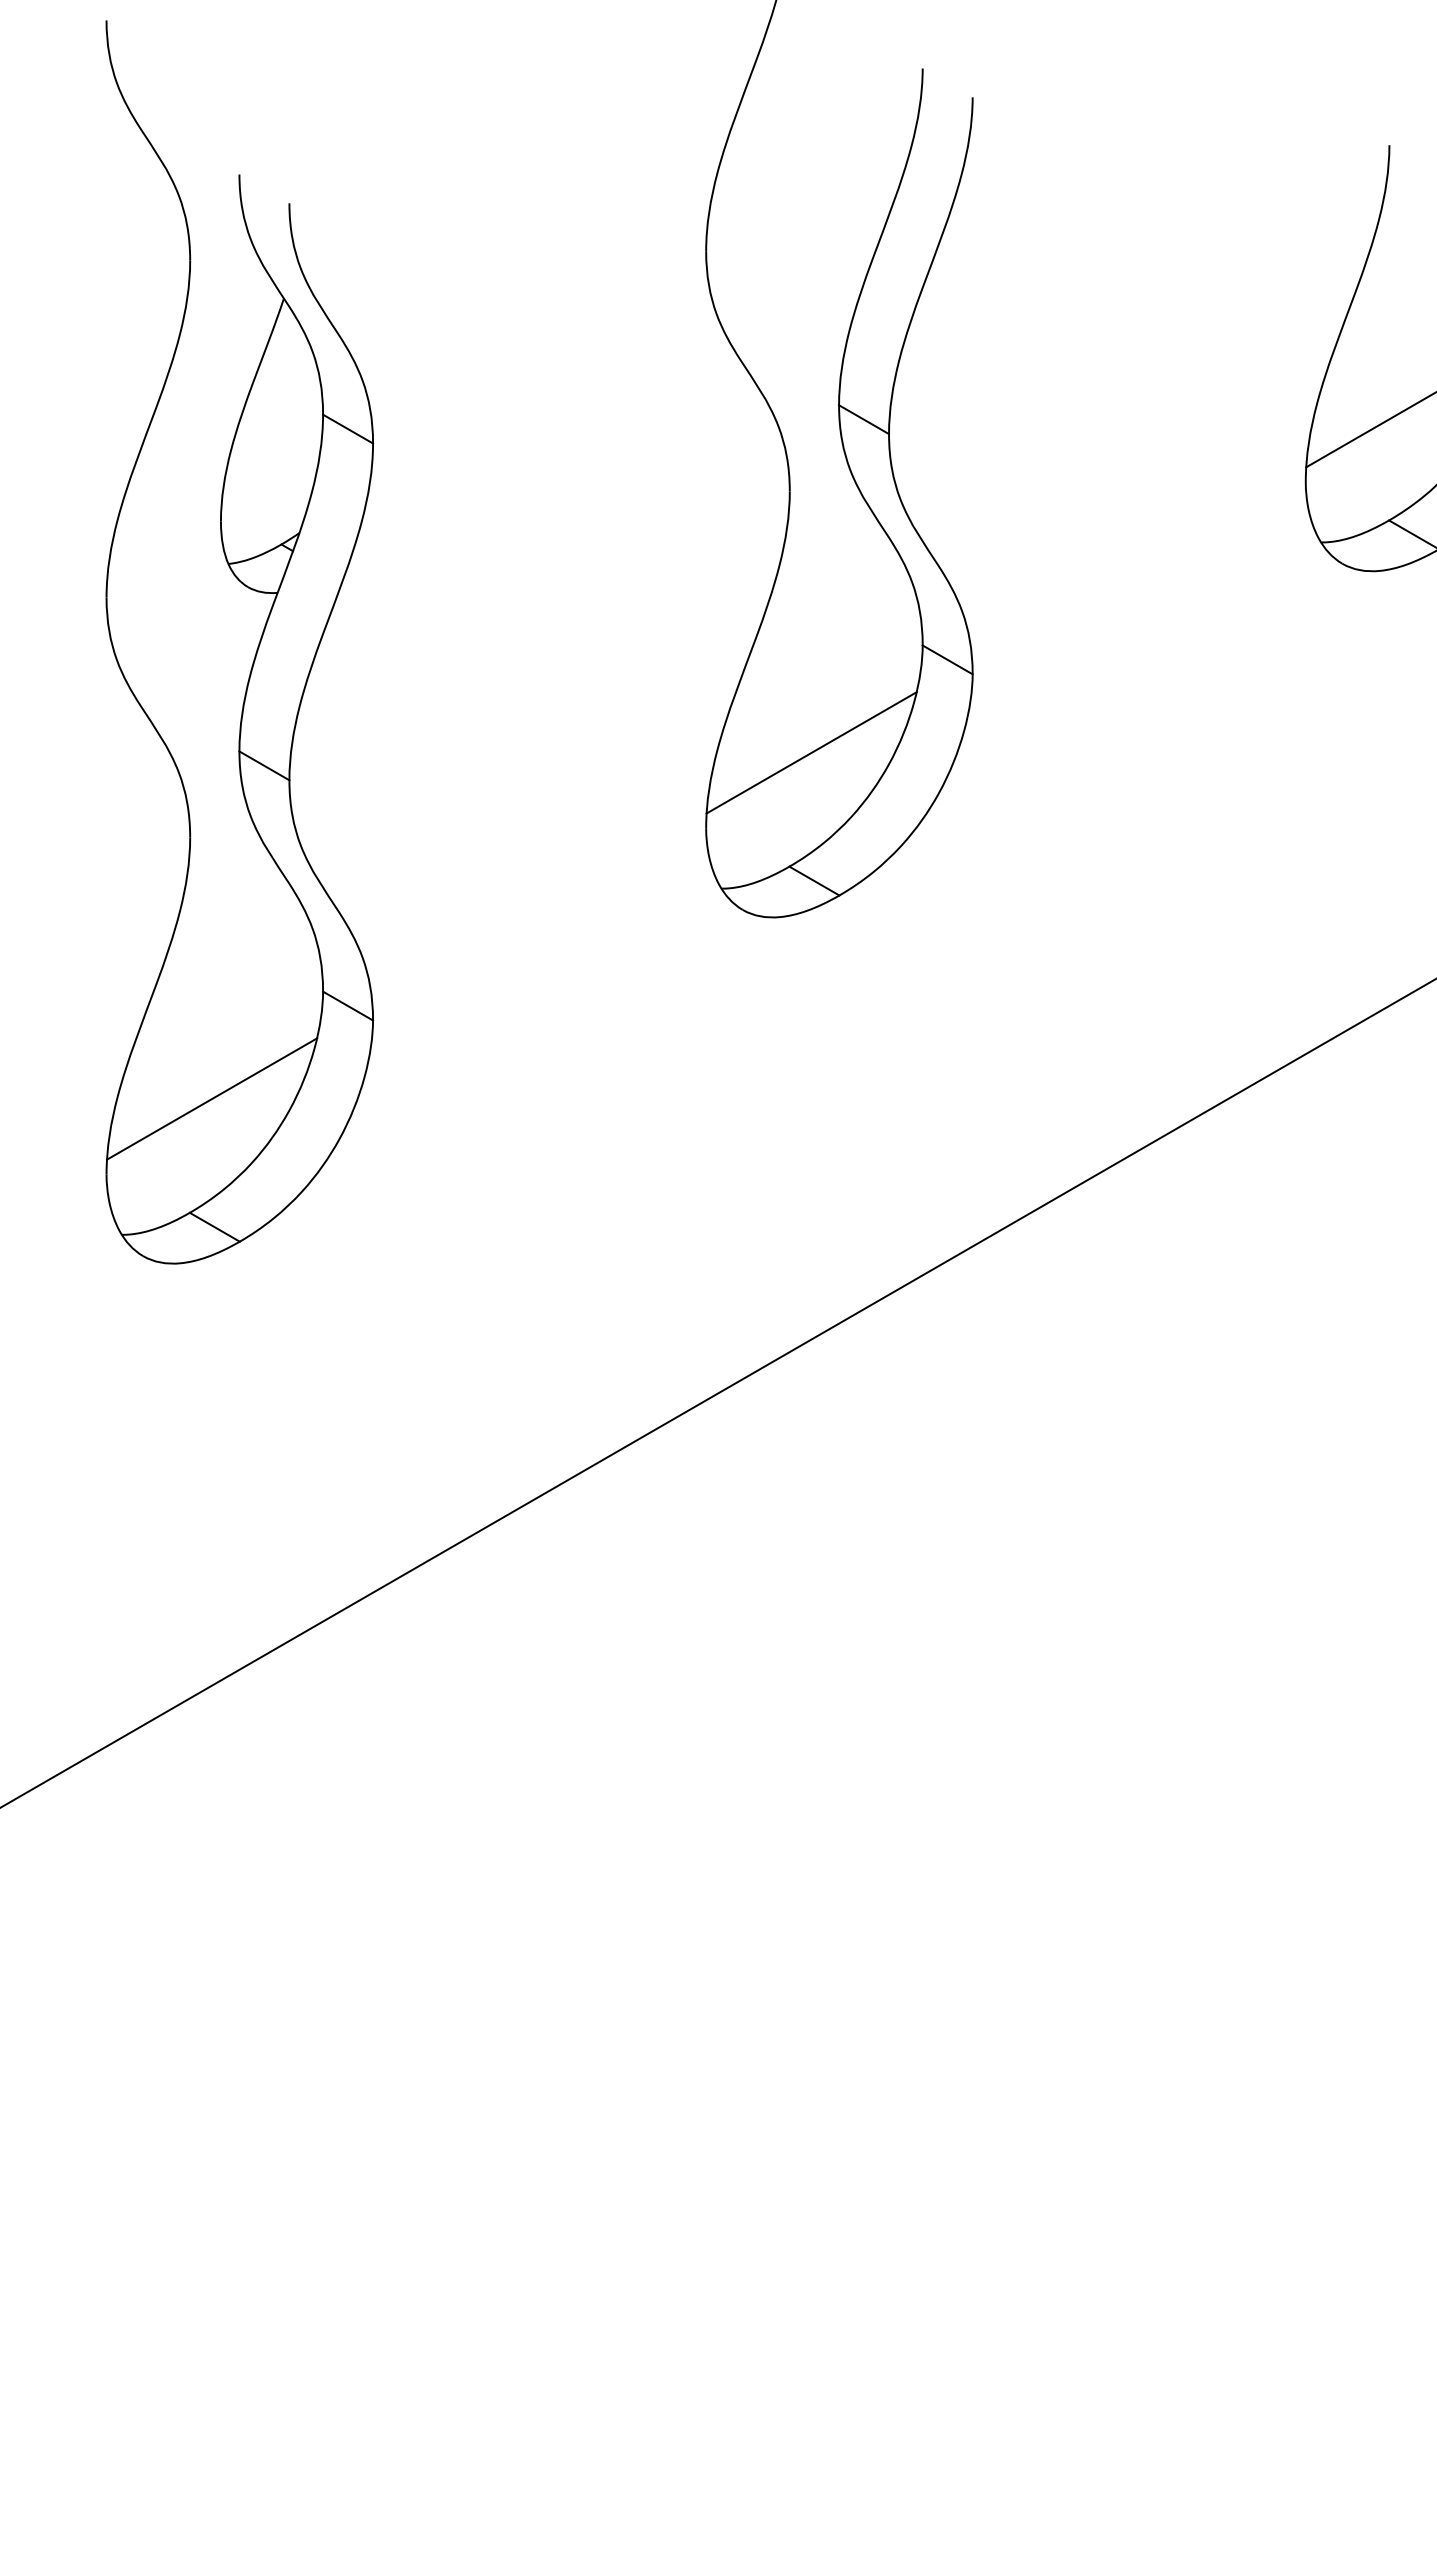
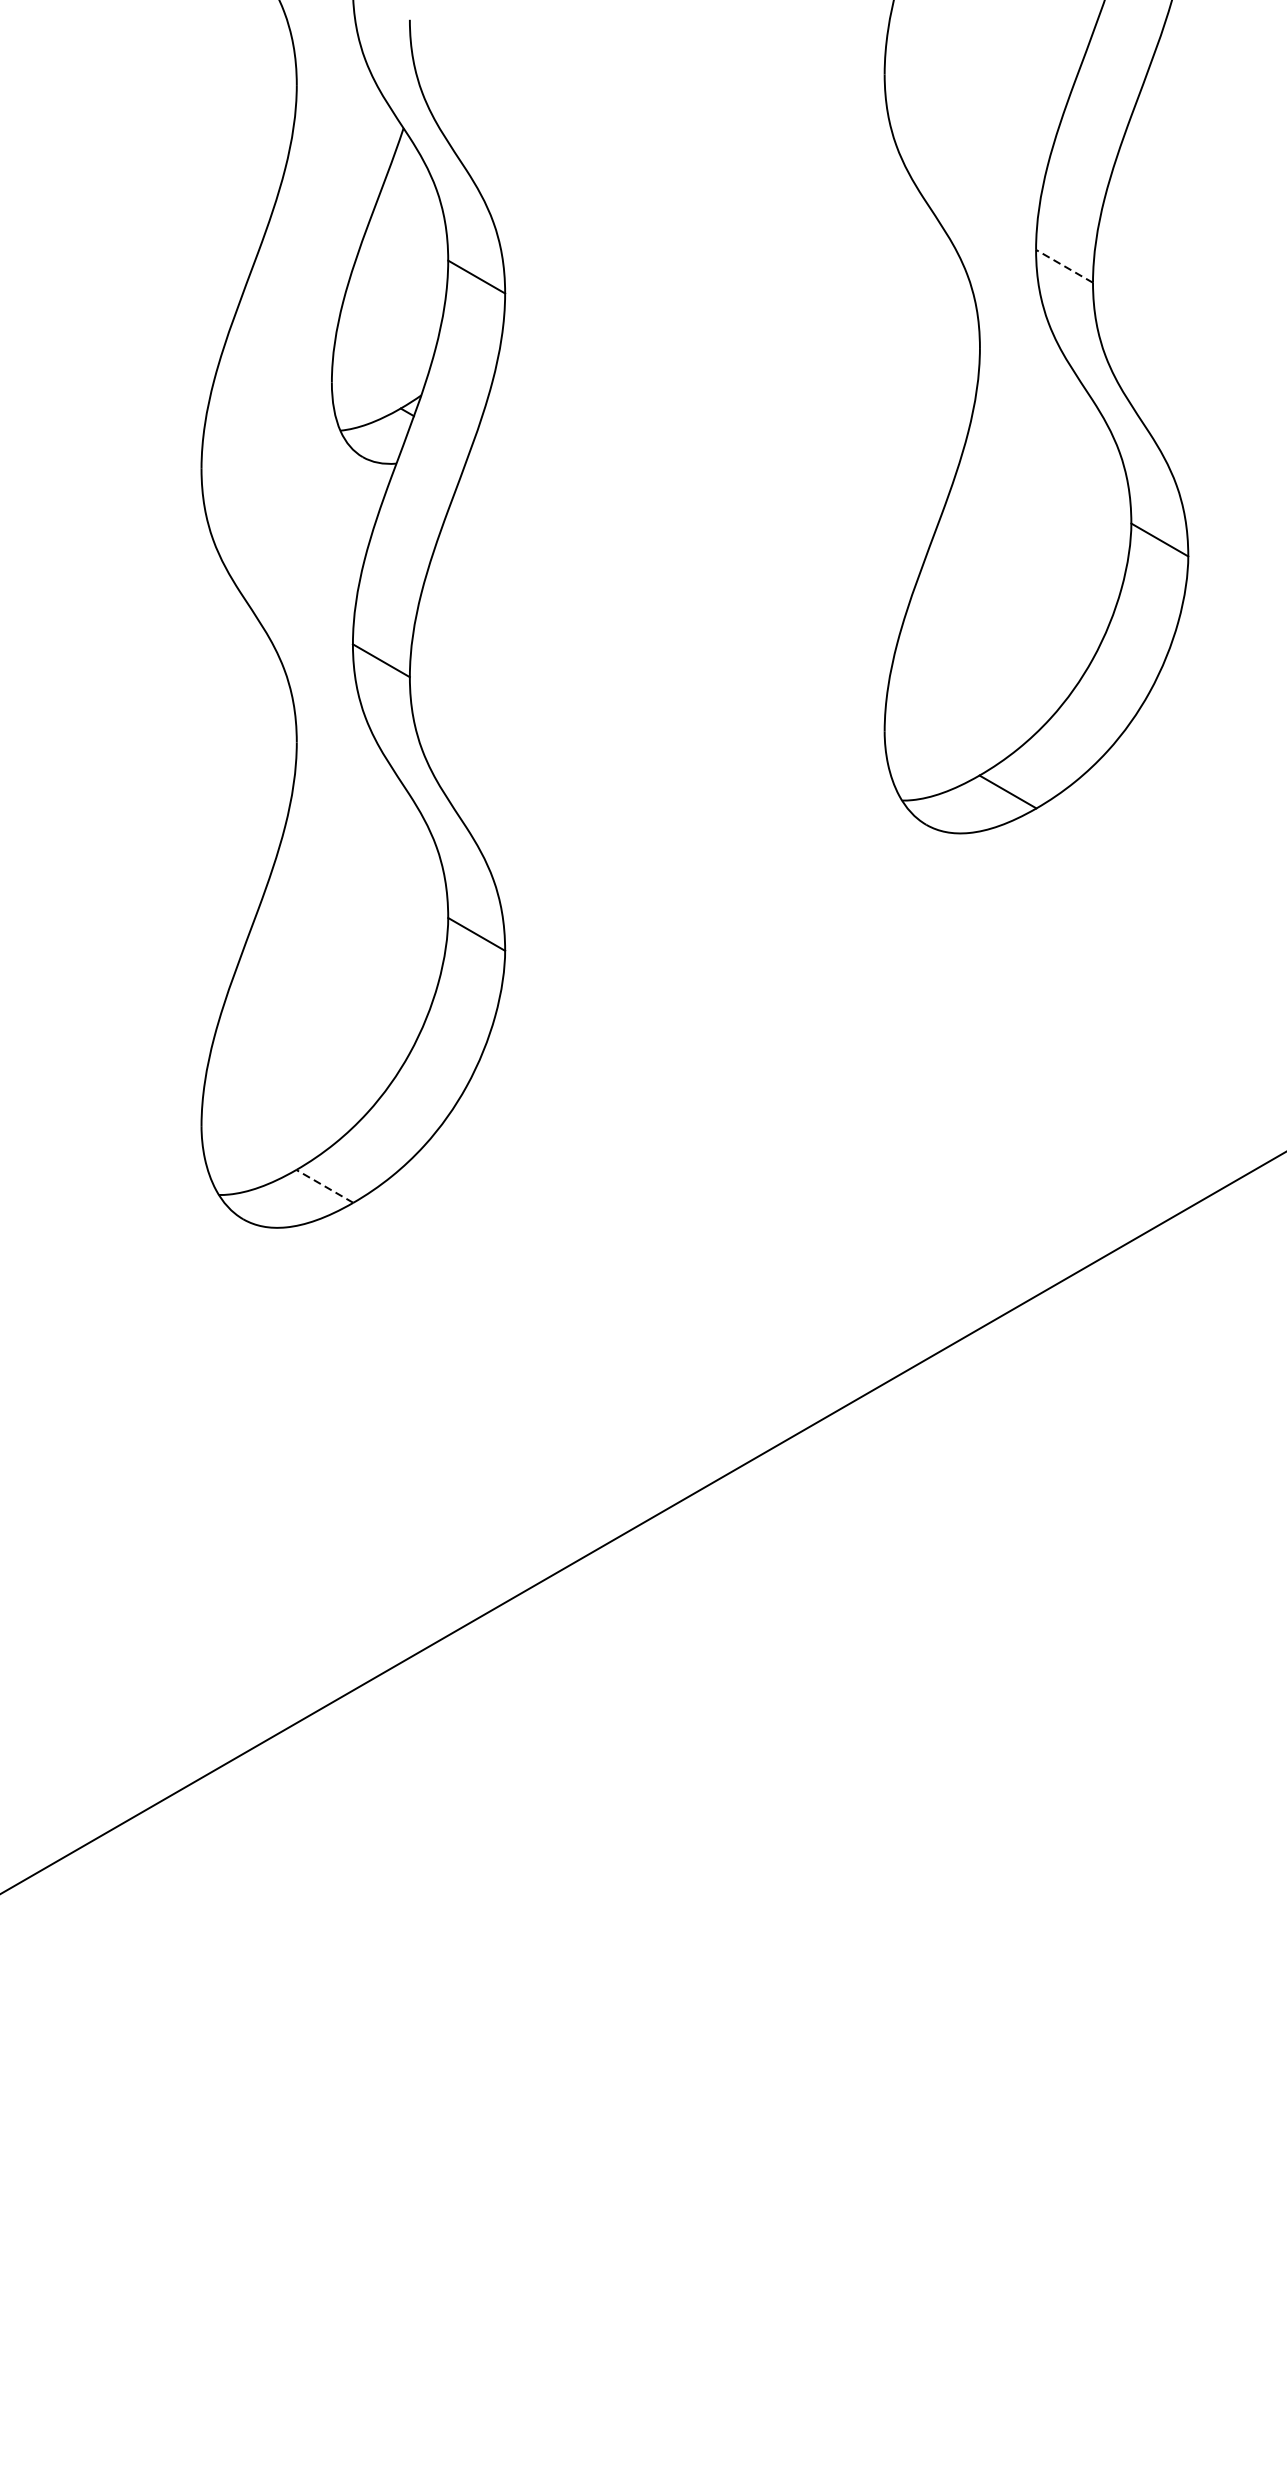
line: (864, 419) -> (1065, 266), solid -> dashed
line: (811, 752) -> (1004, 645), removed
line: (212, 1098) -> (322, 1039), removed
line: (214, 1227) -> (324, 1186), solid -> dashed

